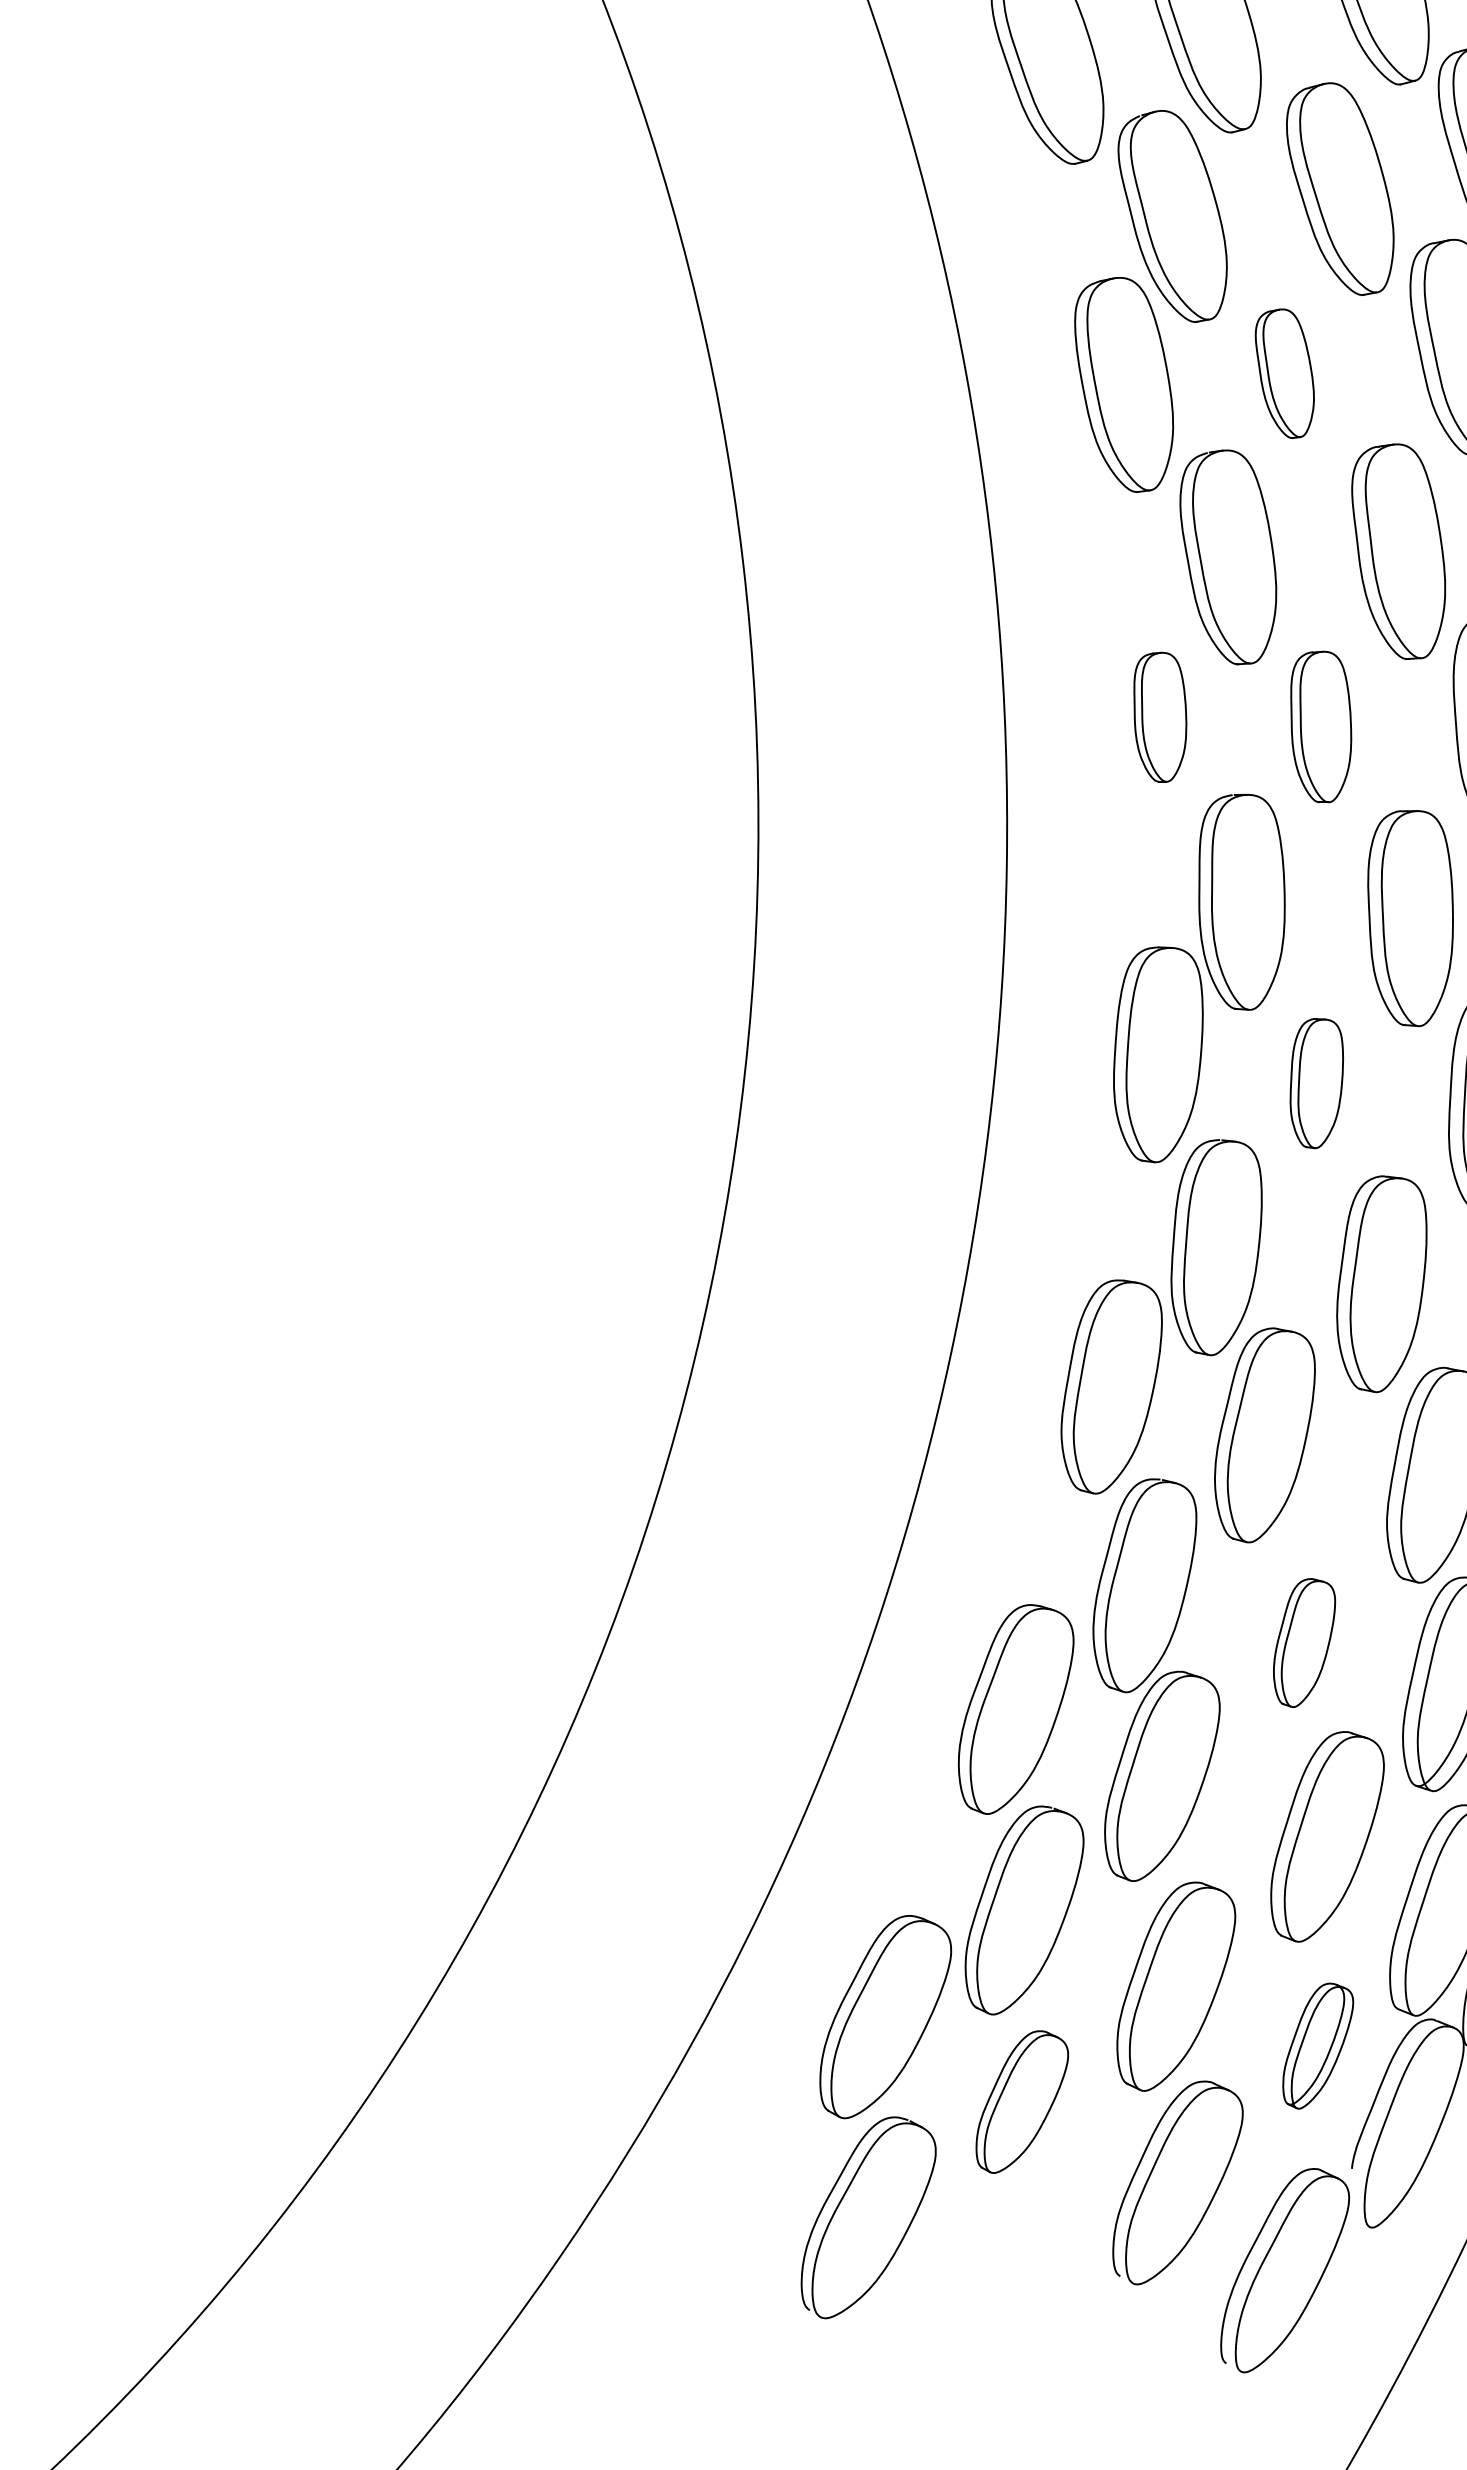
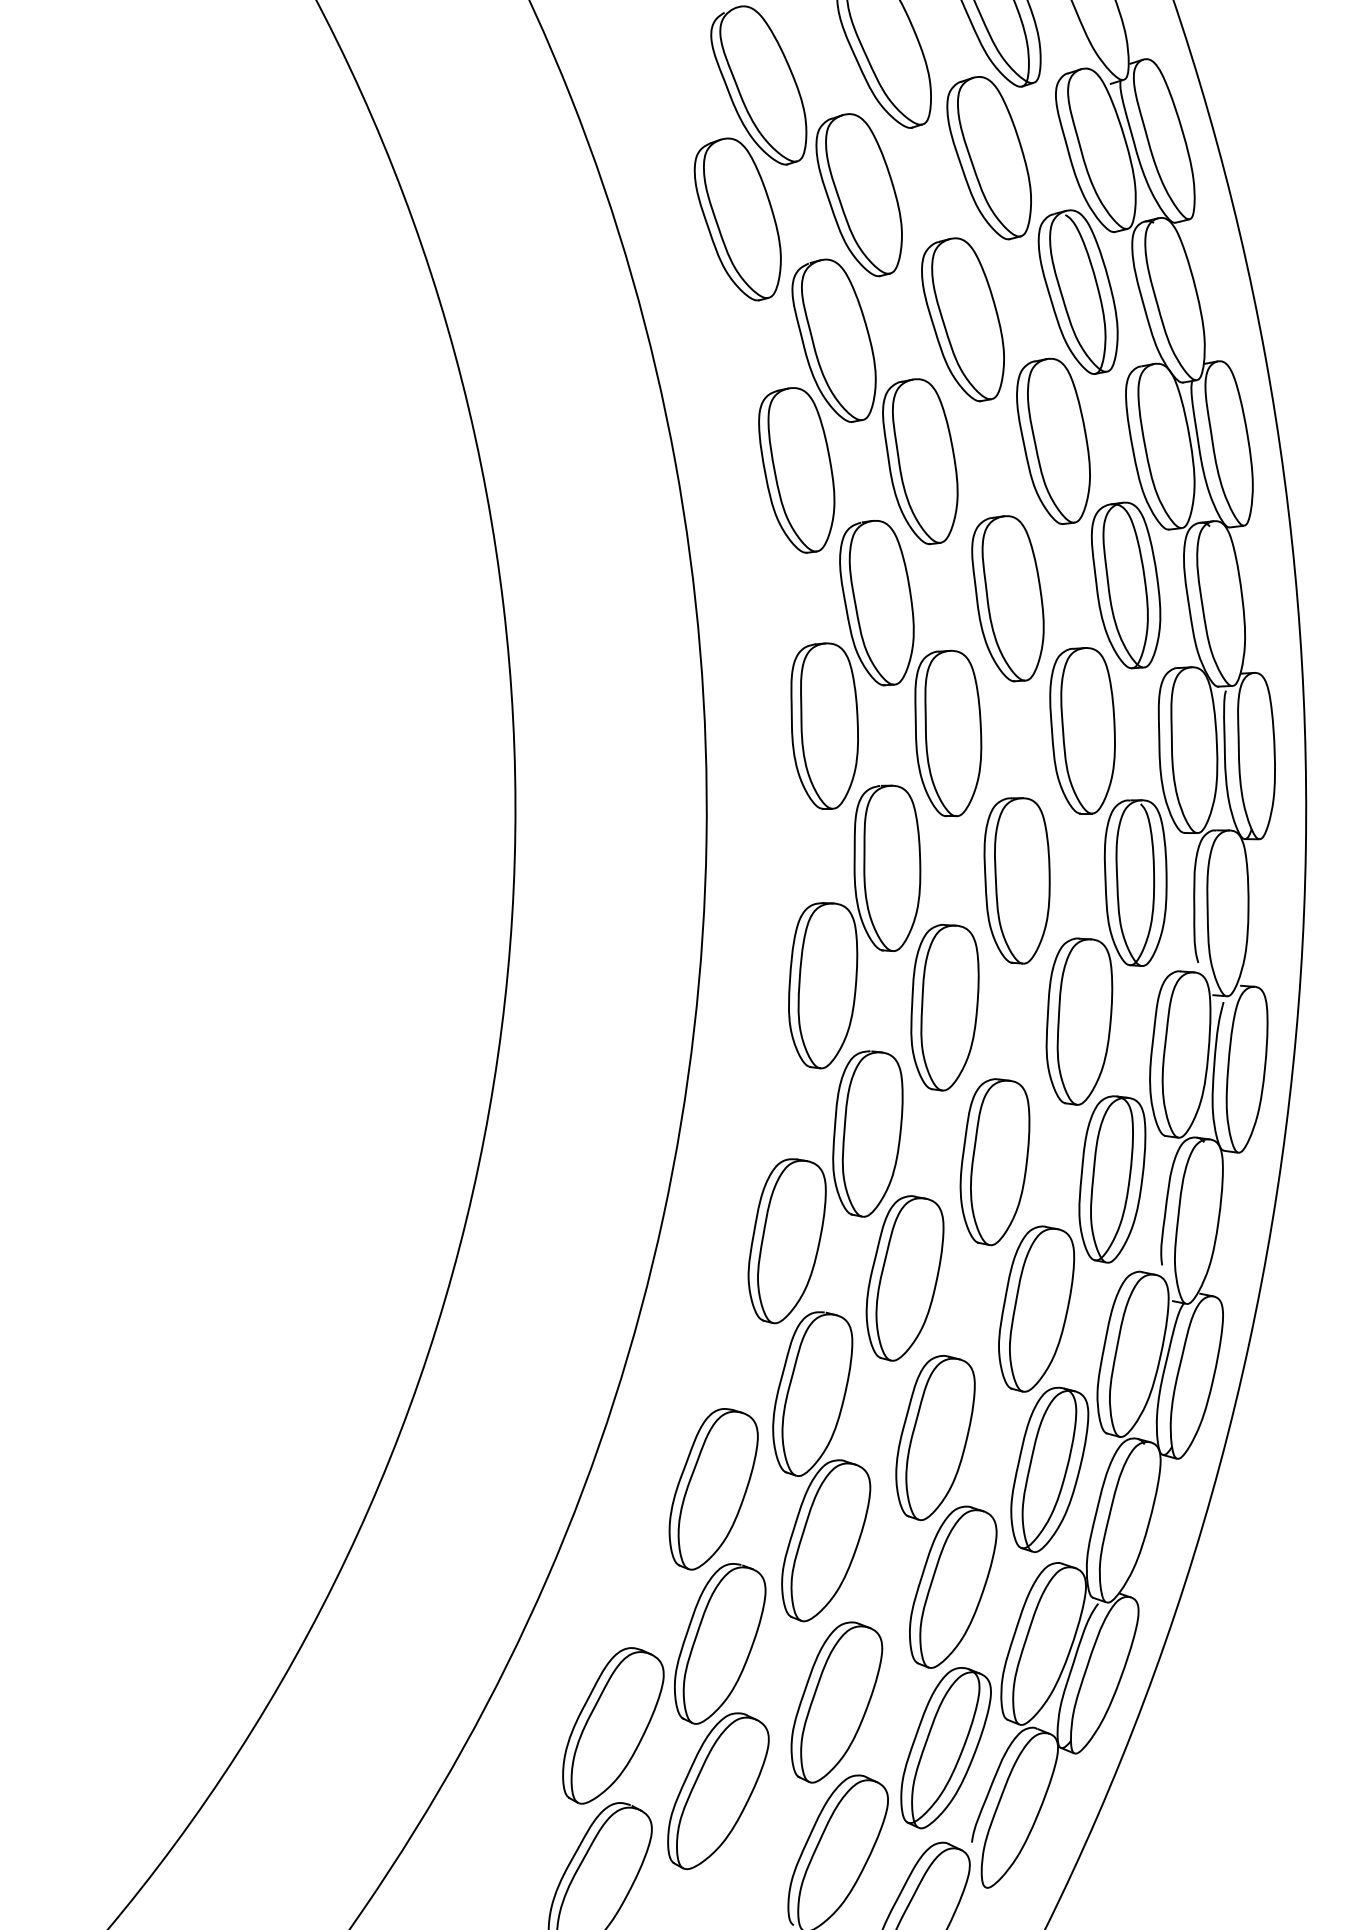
part: (1284, 373) -> (920, 461), size x1.67
part: (1160, 716) -> (824, 725), size x1.67
part: (1321, 726) -> (948, 733), size x1.43
part: (1316, 1083) -> (944, 1007), size x1.67
part: (1304, 1643) -> (935, 1438), size x1.67
part: (1317, 2046) -> (945, 1748), size x1.67
part: (1022, 2102) -> (718, 1791), size x1.43

